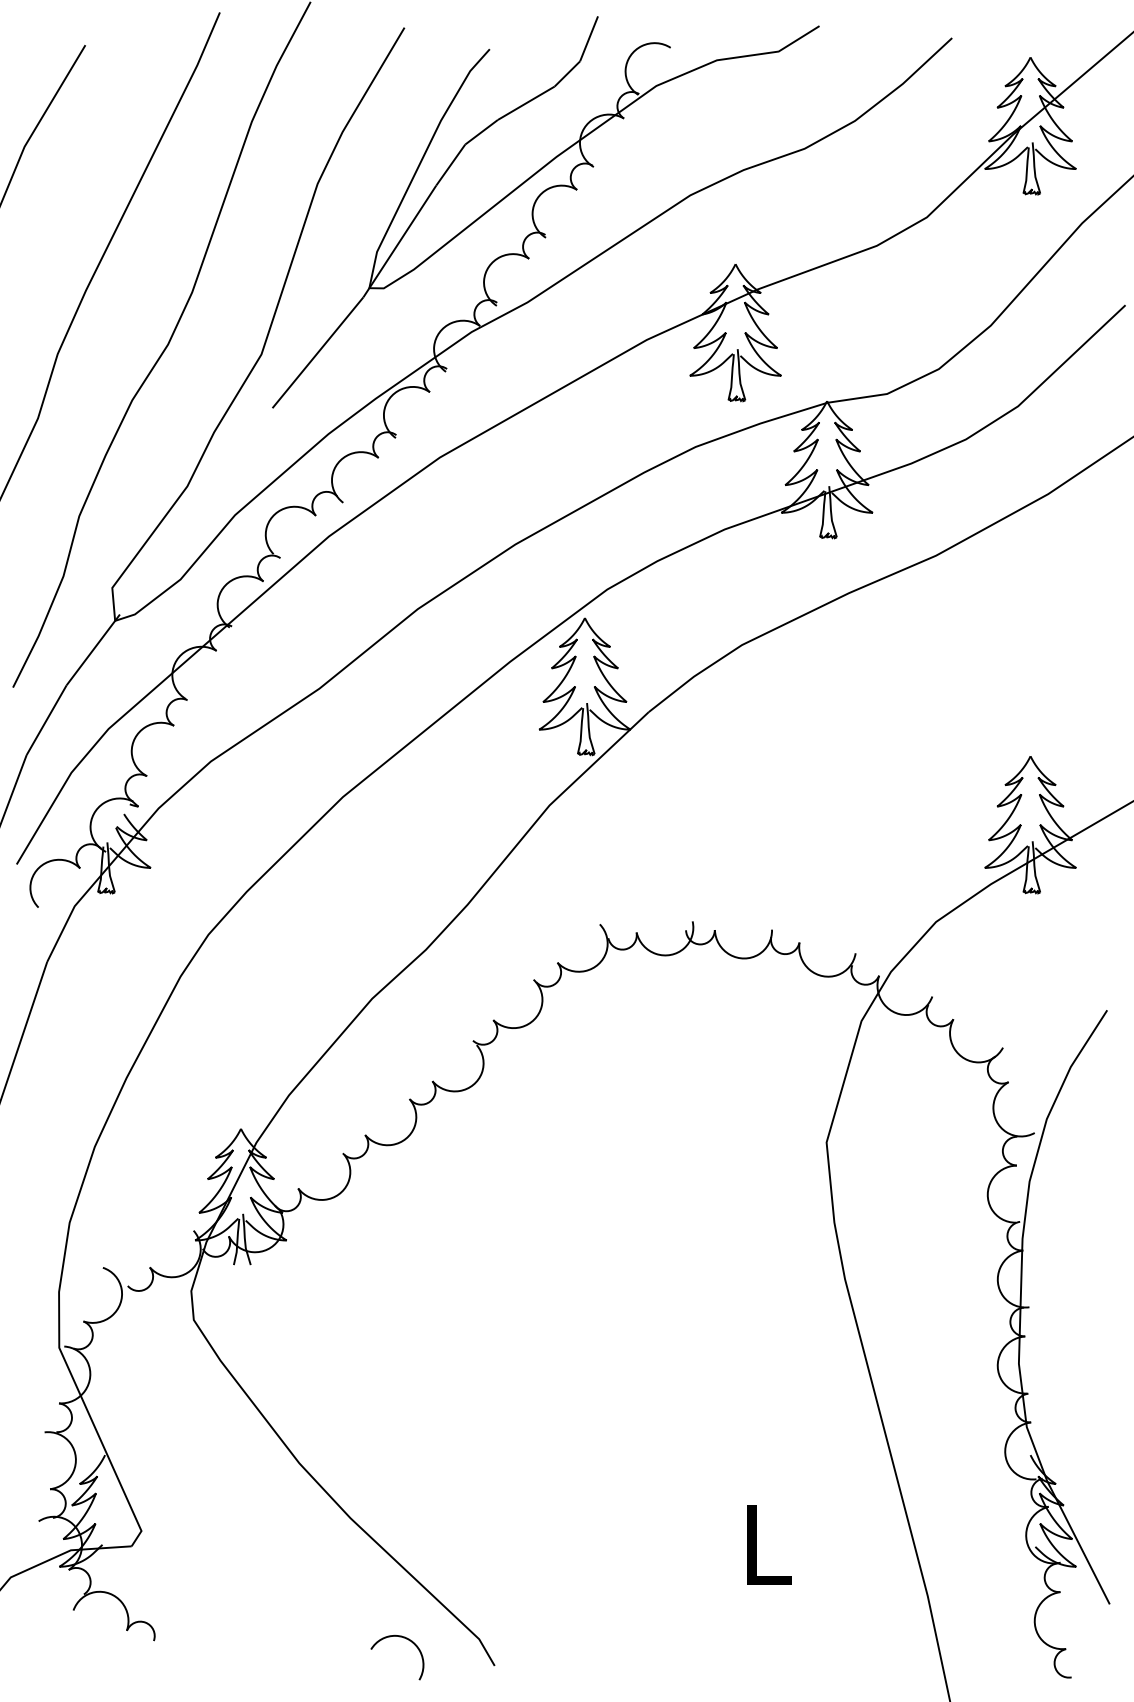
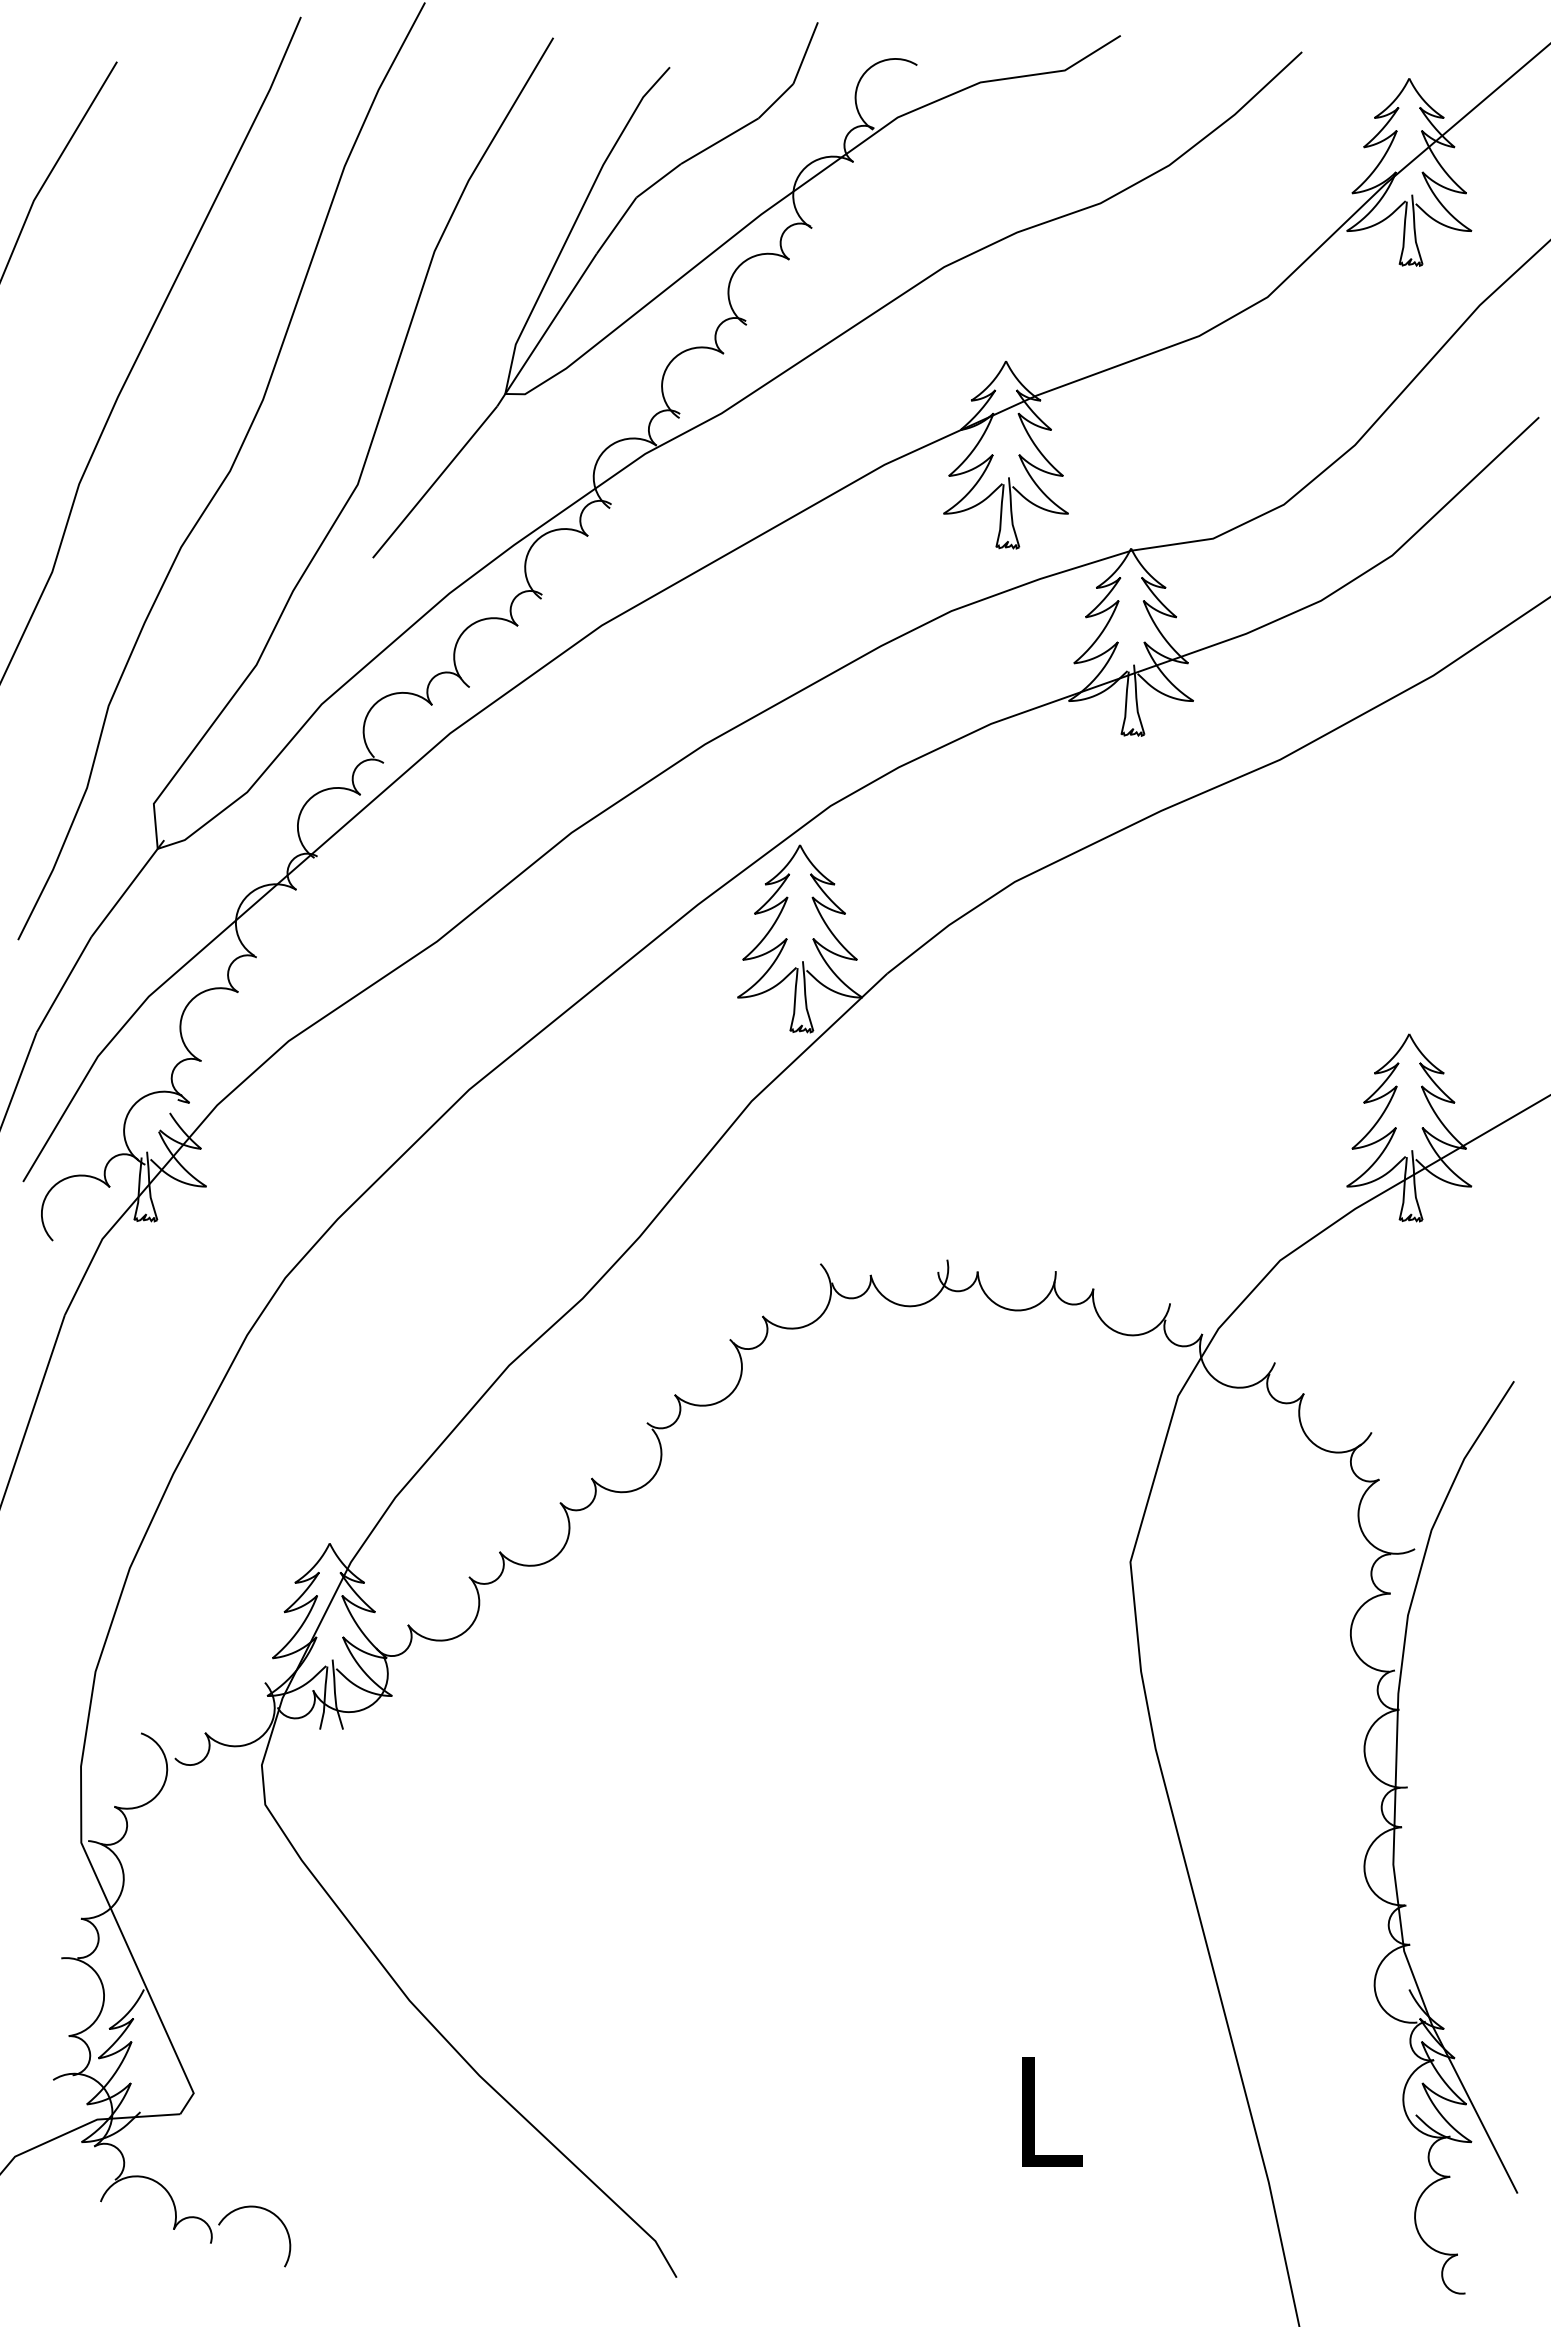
arc: (403, 1637) -> (262, 2209), moved

